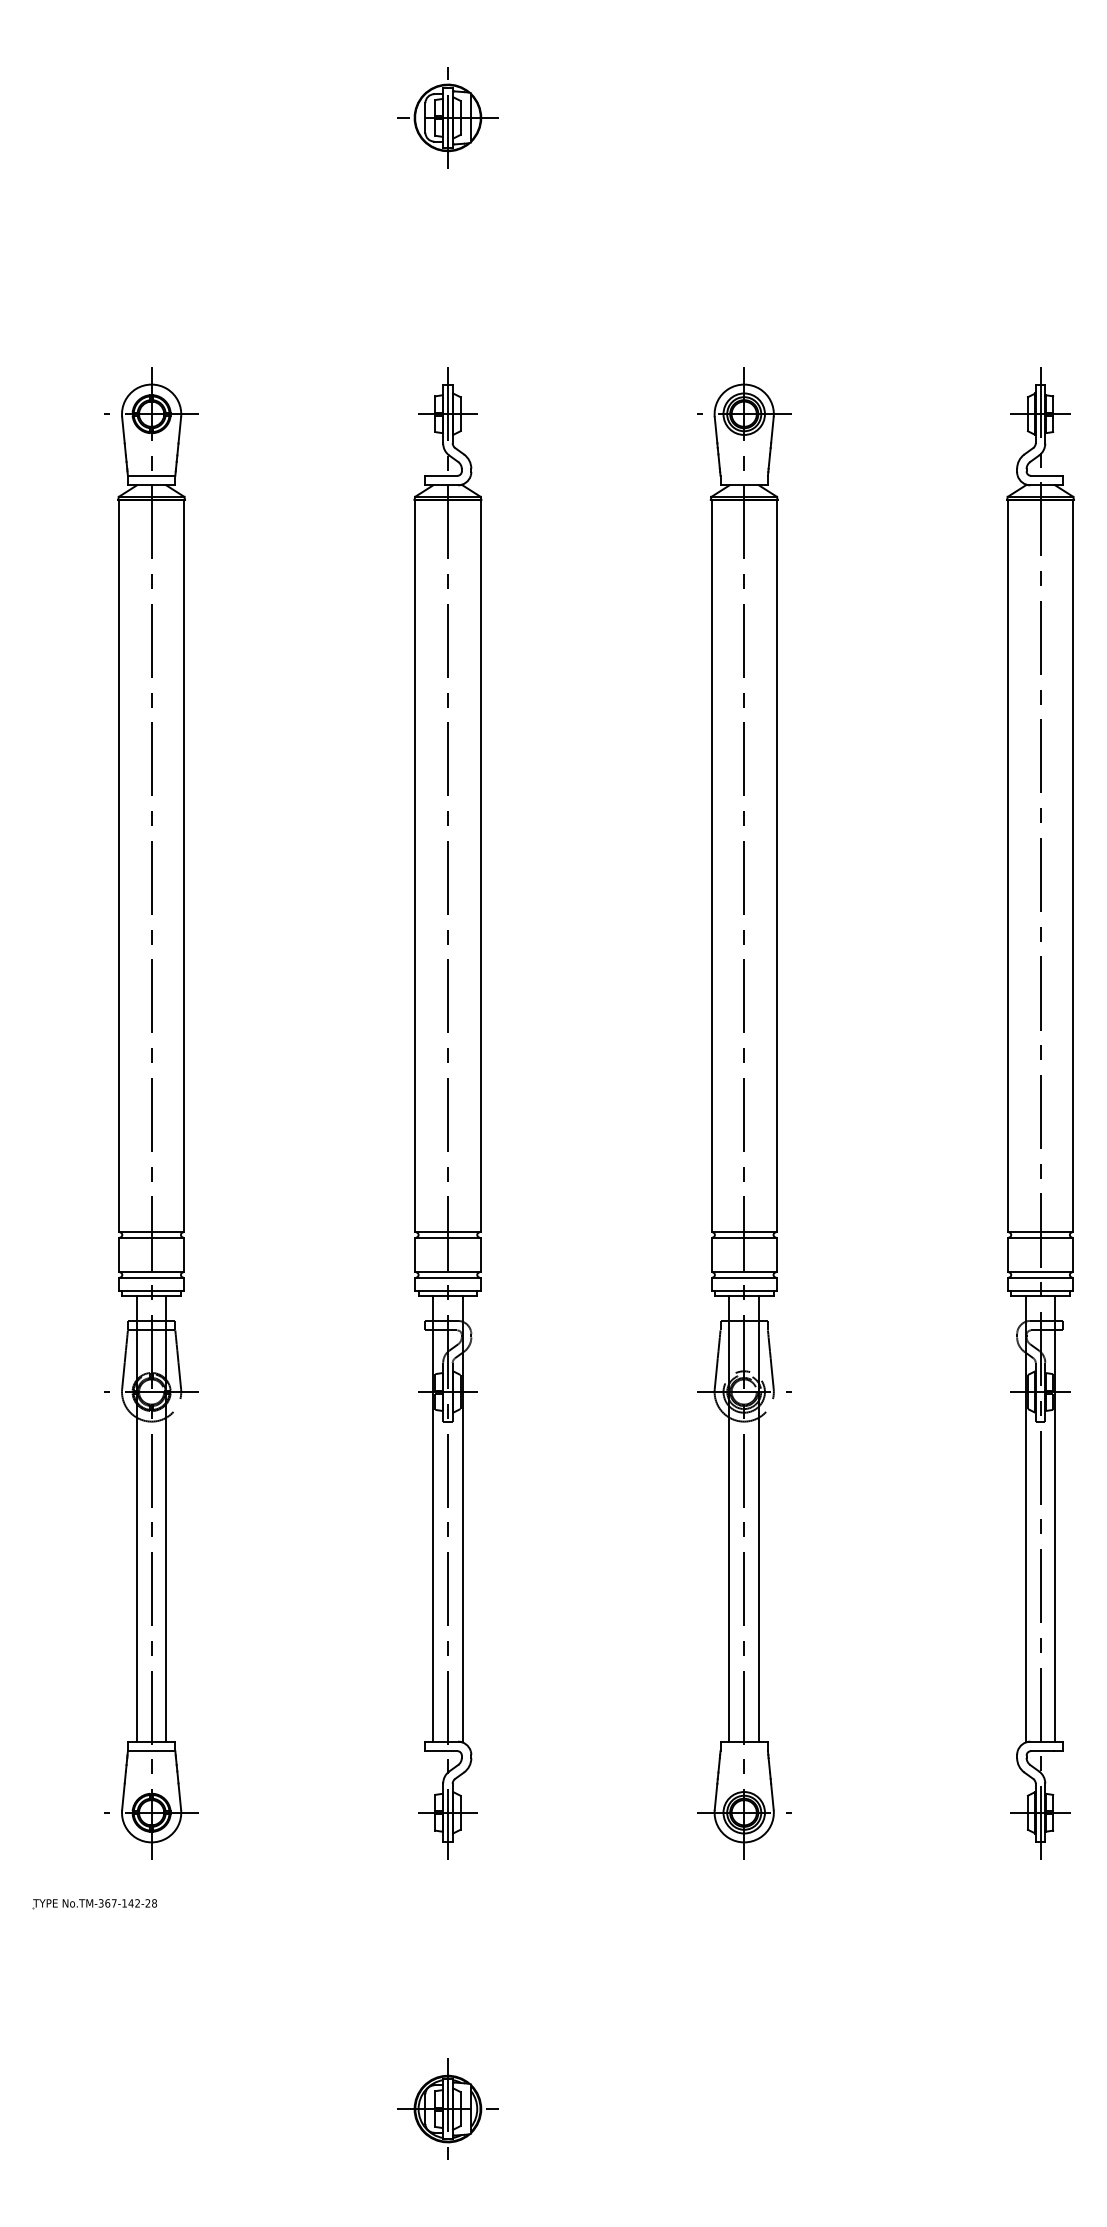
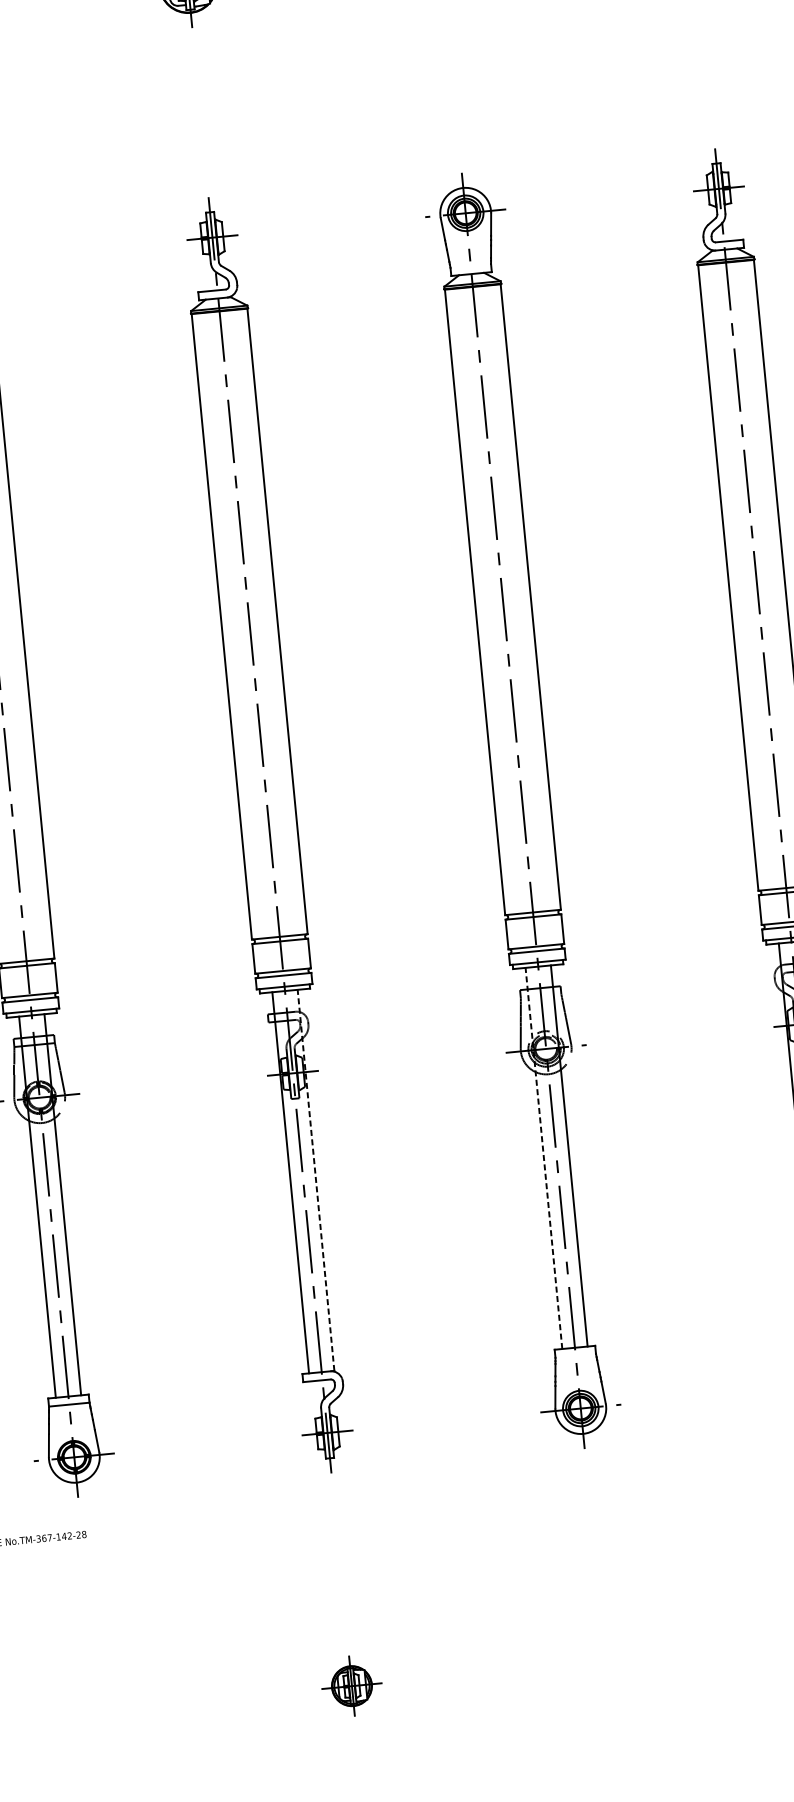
line: (462, 1518) -> (315, 1180), solid -> dashed
line: (729, 1518) -> (543, 1158), solid -> dashed
part: (447, 2108) -> (351, 1685), size x0.7

